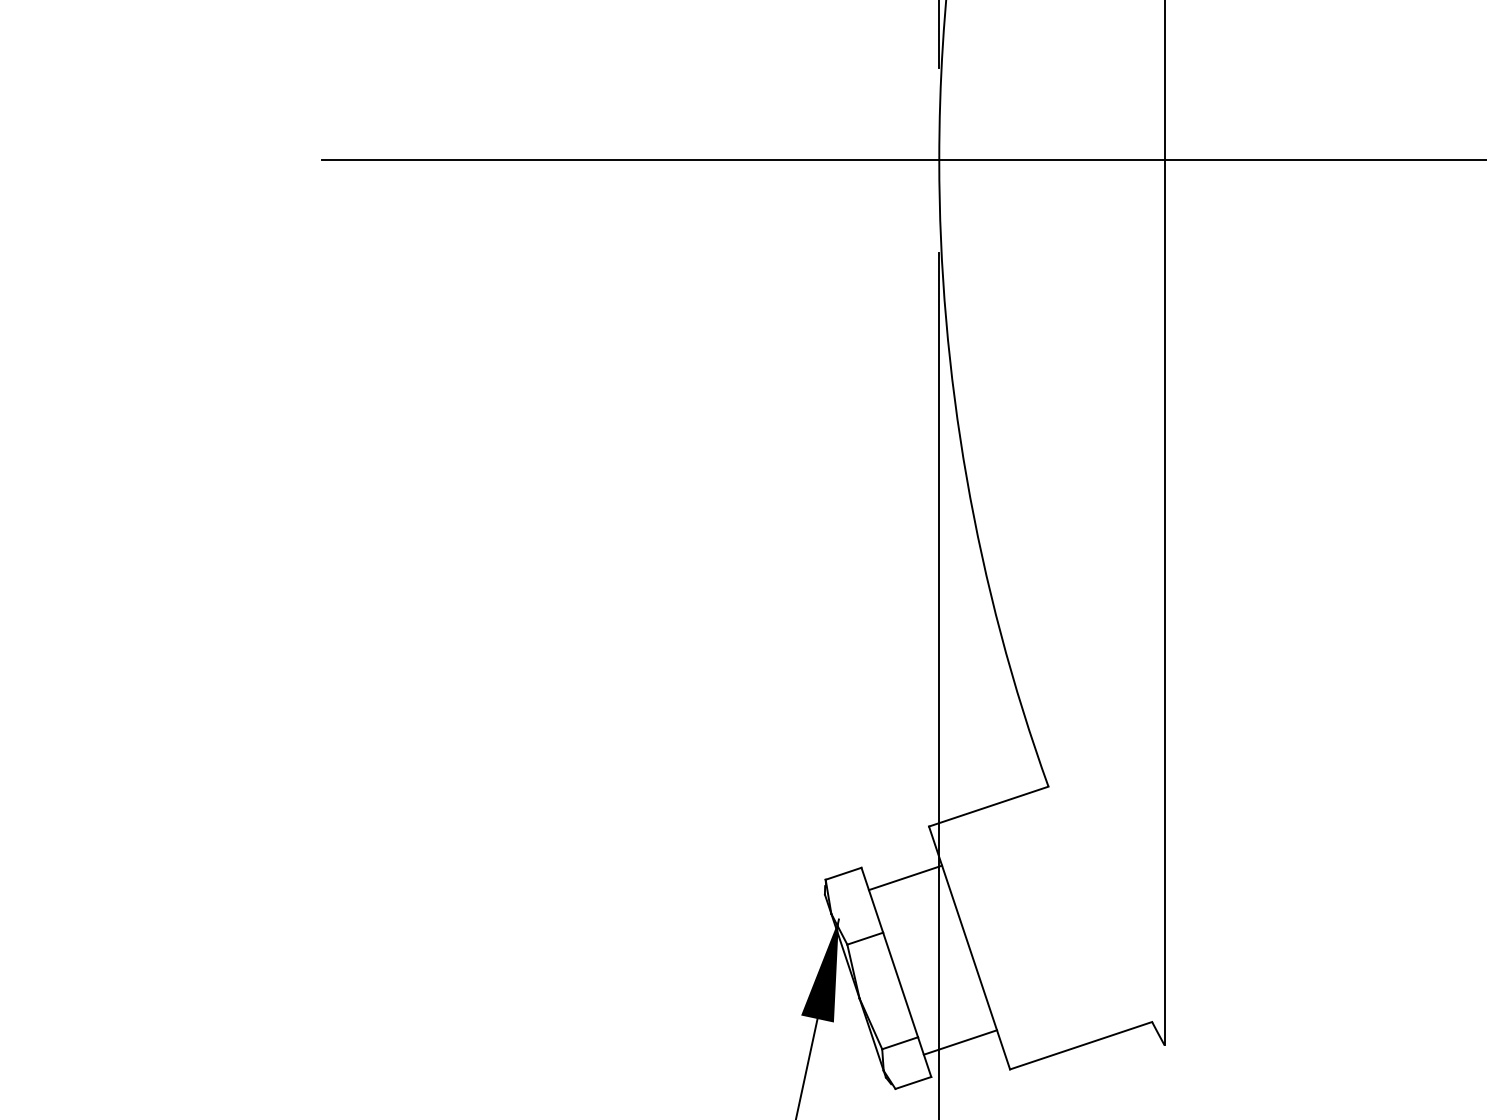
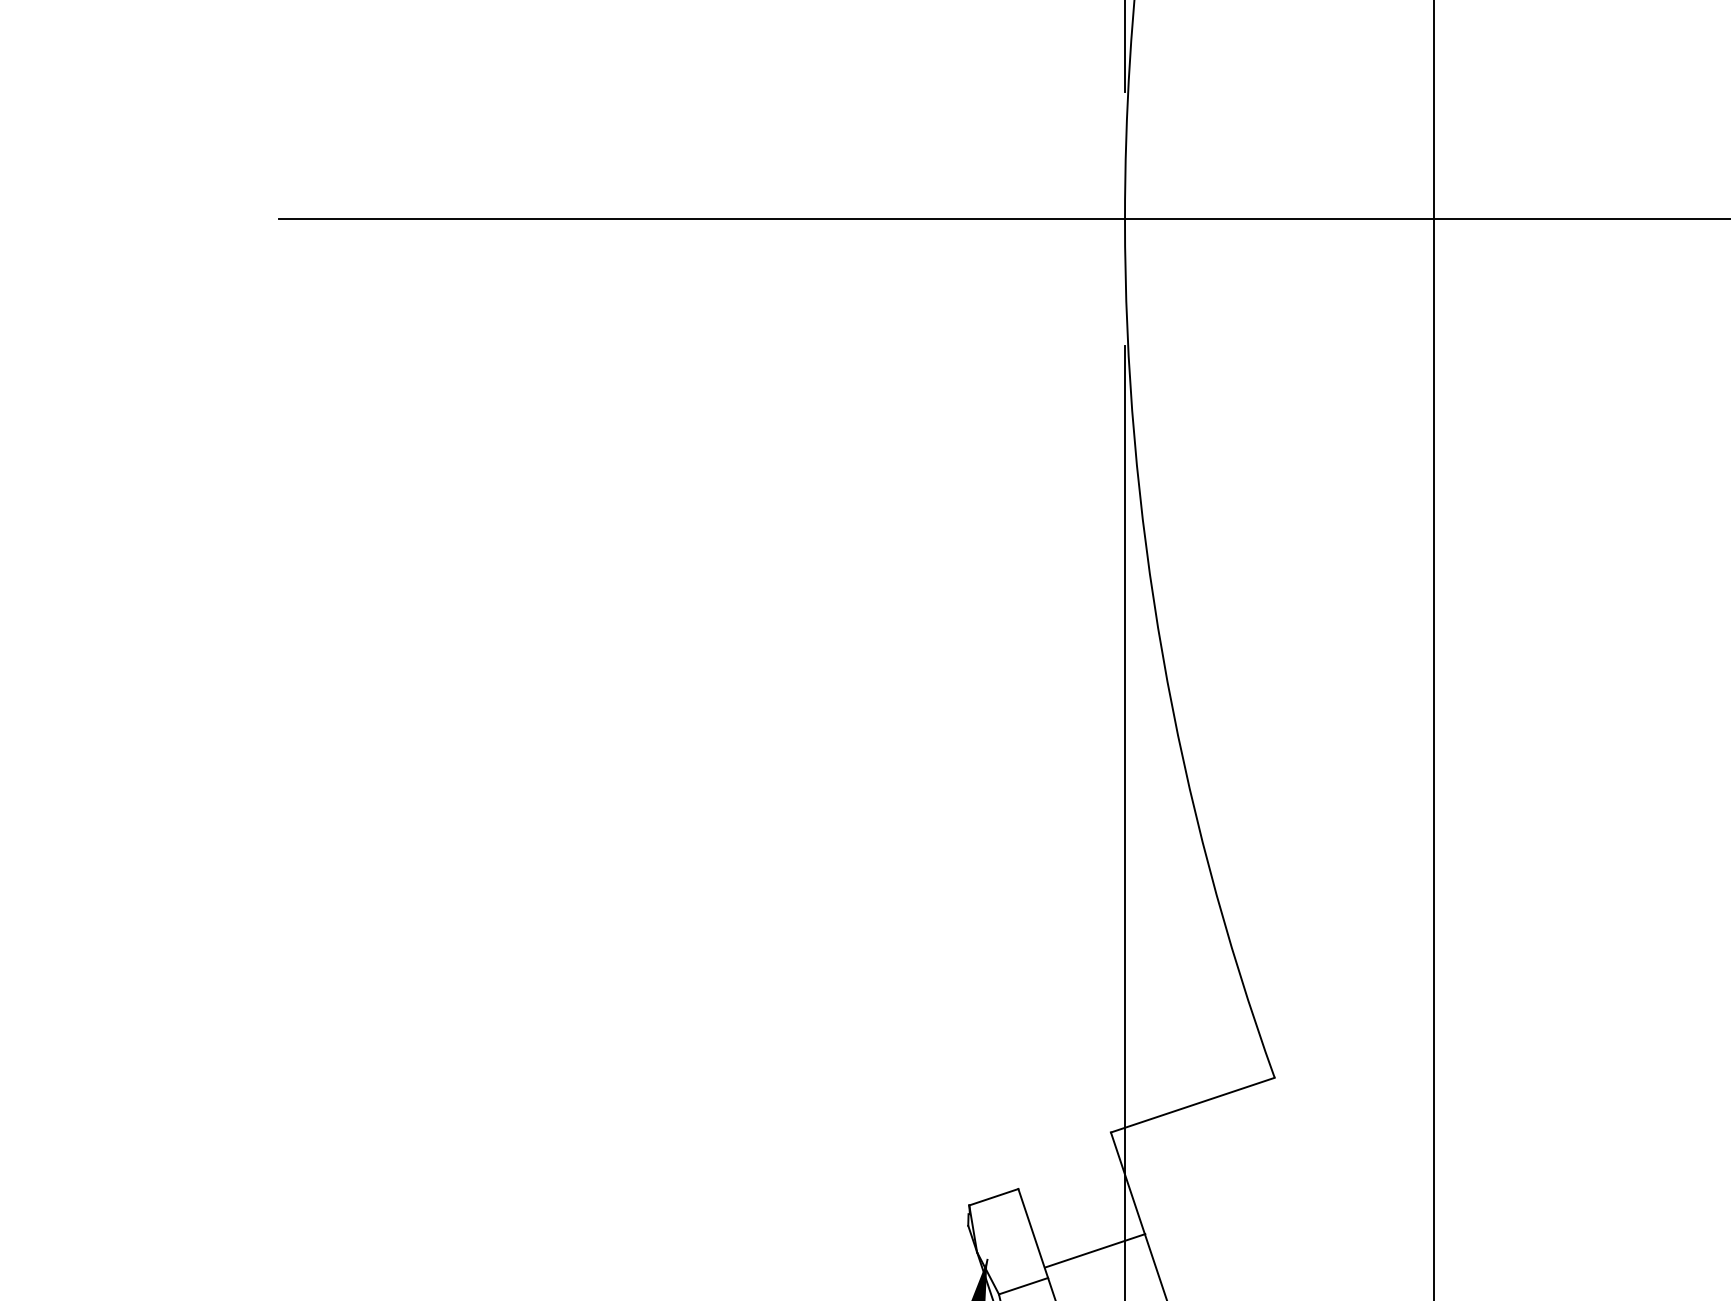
line: (905, 877) -> (1095, 1250), moved

